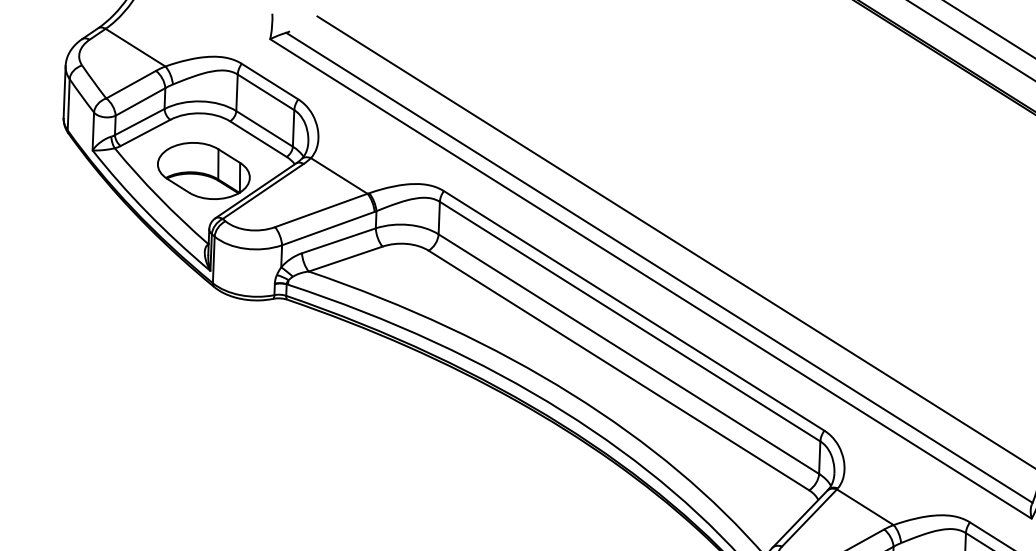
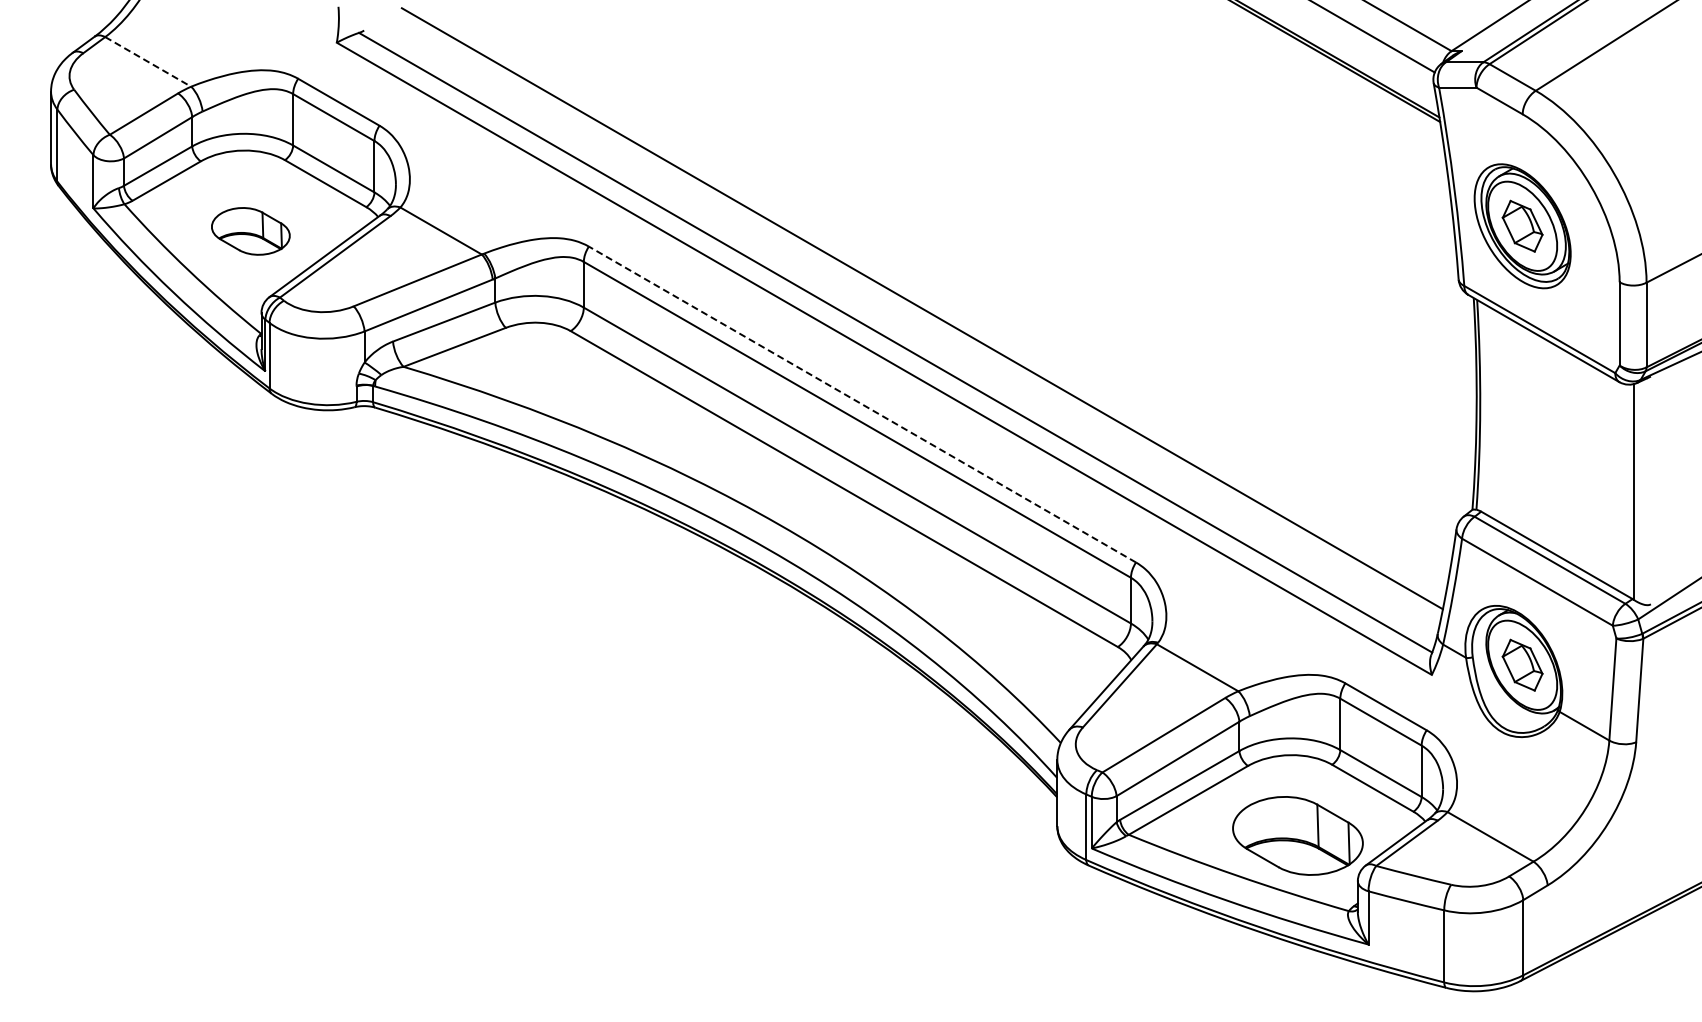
line: (135, 47) -> (148, 61), solid -> dashed
part: (203, 171) -> (250, 231), size x0.6
line: (634, 310) -> (862, 404), solid -> dashed

